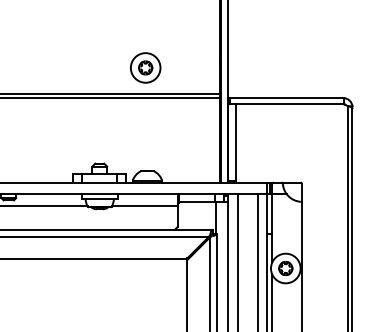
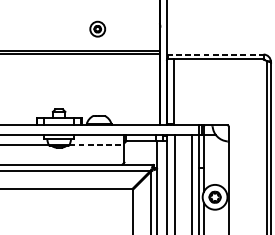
part: (145, 67) -> (97, 28), size x0.6
line: (285, 98) -> (214, 54), solid -> dashed
line: (144, 206) -> (96, 145), solid -> dashed

